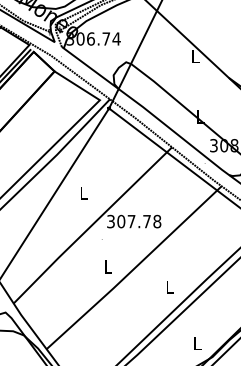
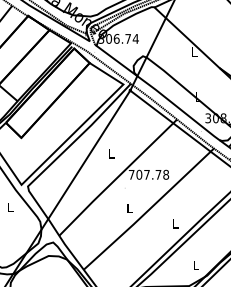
text: (110, 221) -> (131, 174), 307.78 -> 707.78

